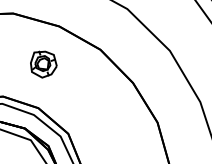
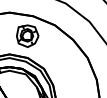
part: (43, 63) -> (27, 35), size x1.67

